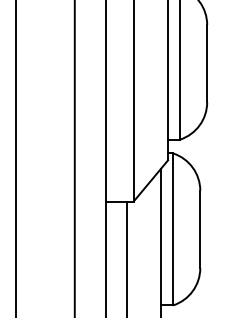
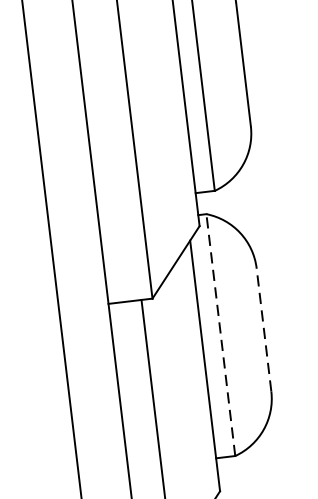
line: (173, 229) -> (221, 335), solid -> dashed
line: (200, 229) -> (264, 330), solid -> dashed

